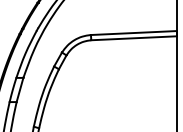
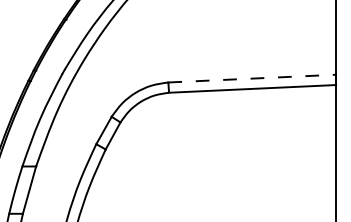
line: (133, 33) -> (251, 79), solid -> dashed

